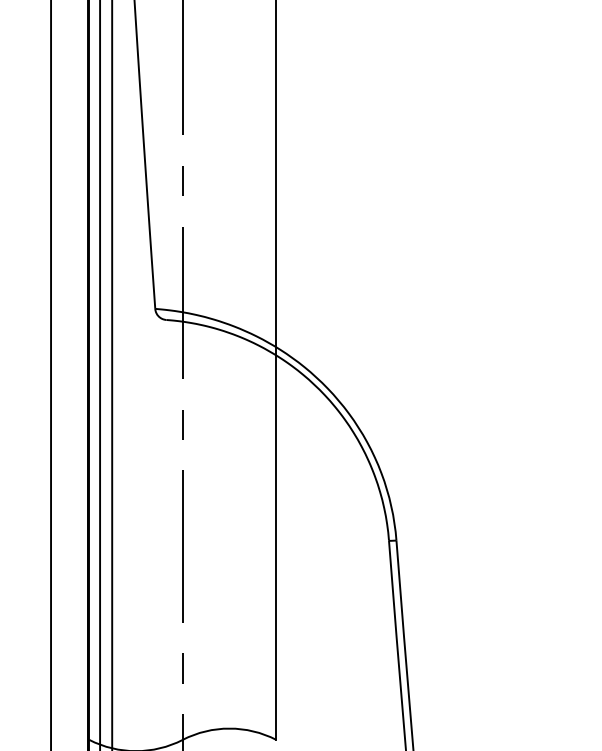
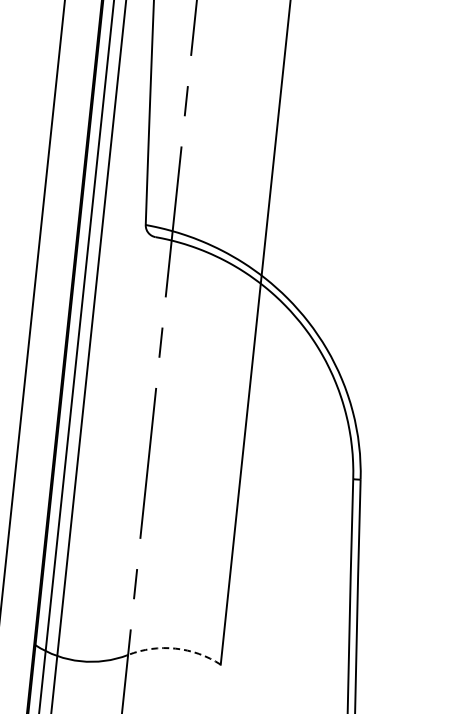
arc: (229, 728) -> (175, 648), solid -> dashed

